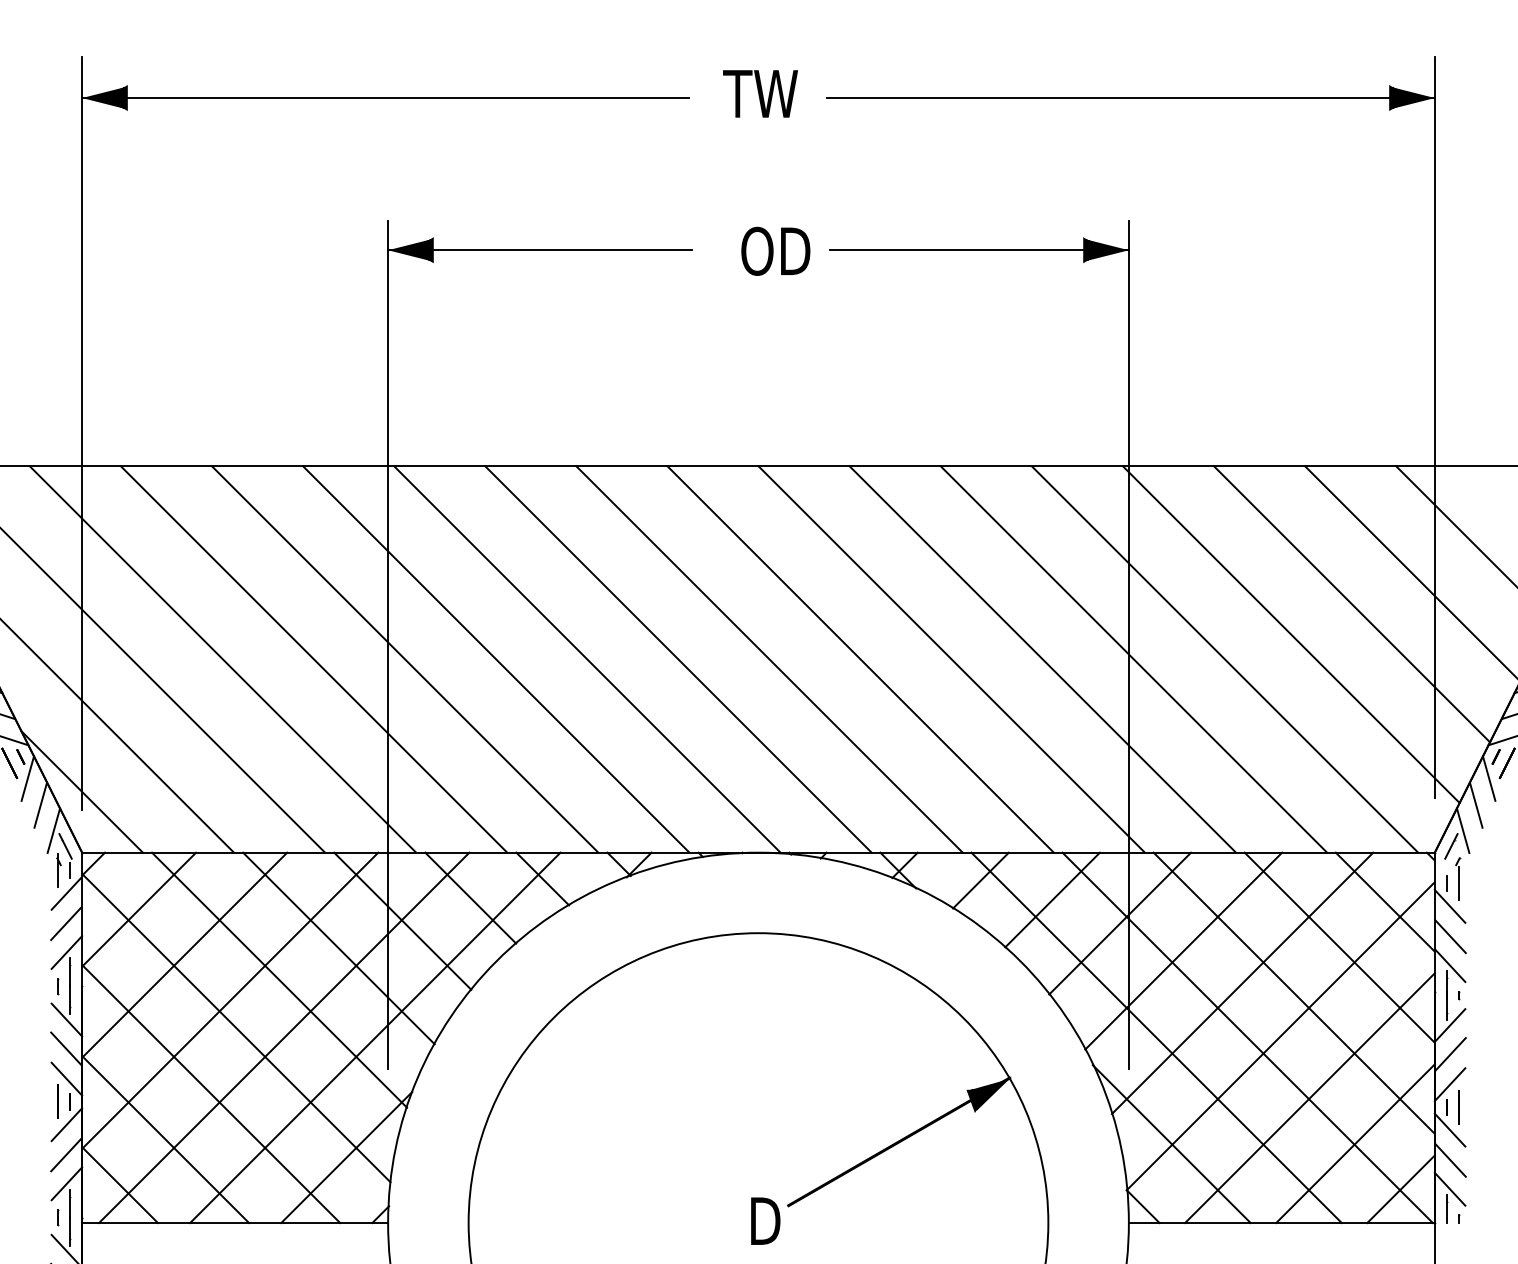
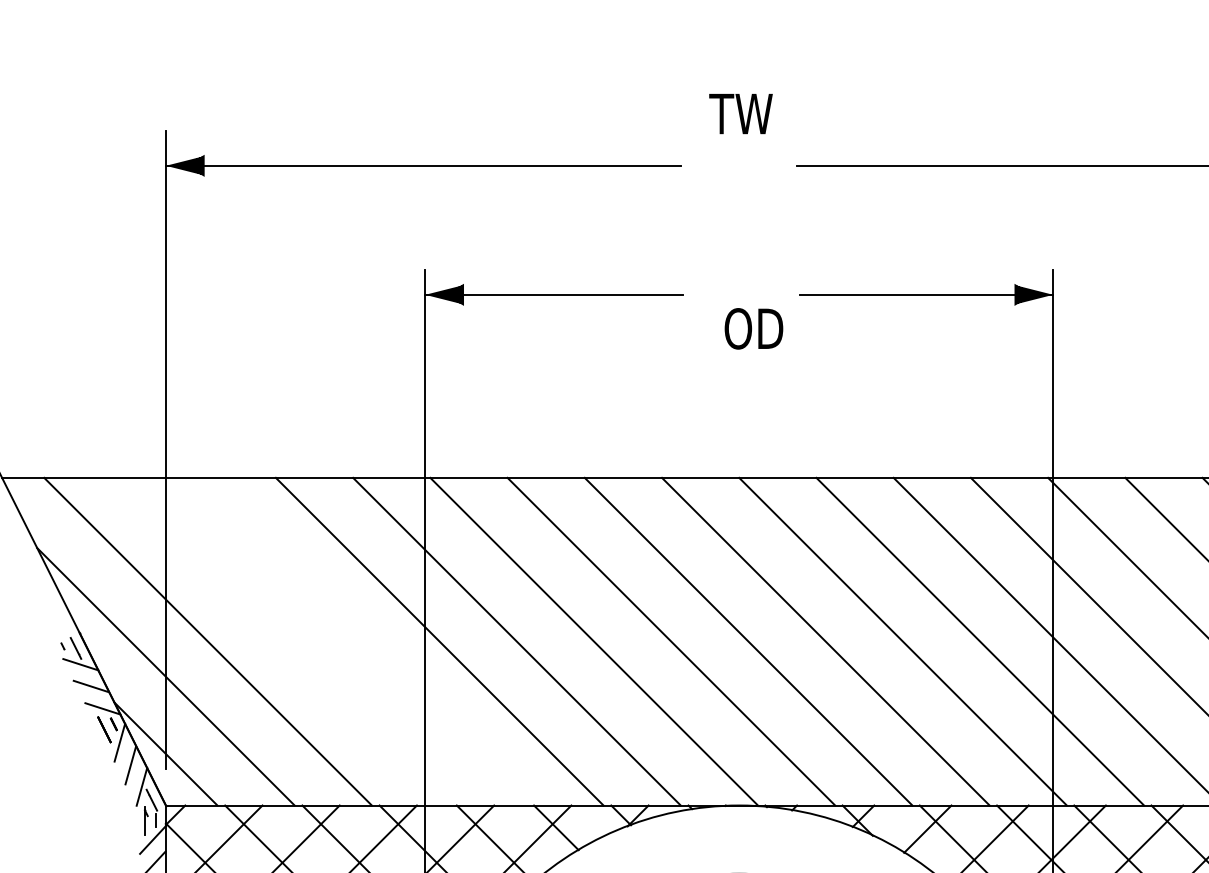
text: (760, 93) -> (740, 113), moved
text: (775, 250) -> (753, 328), moved
line: (222, 659) -> (284, 641), removed
line: (313, 659) -> (362, 641), removed

